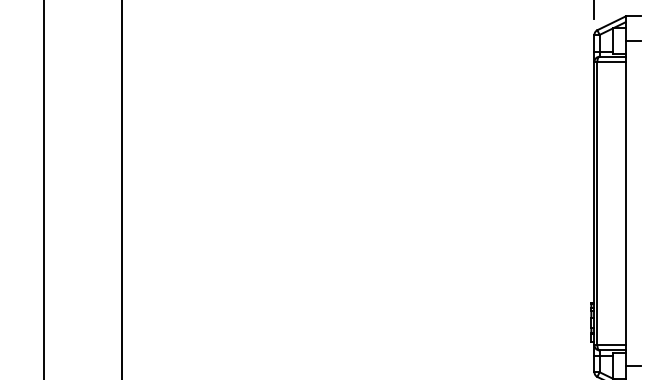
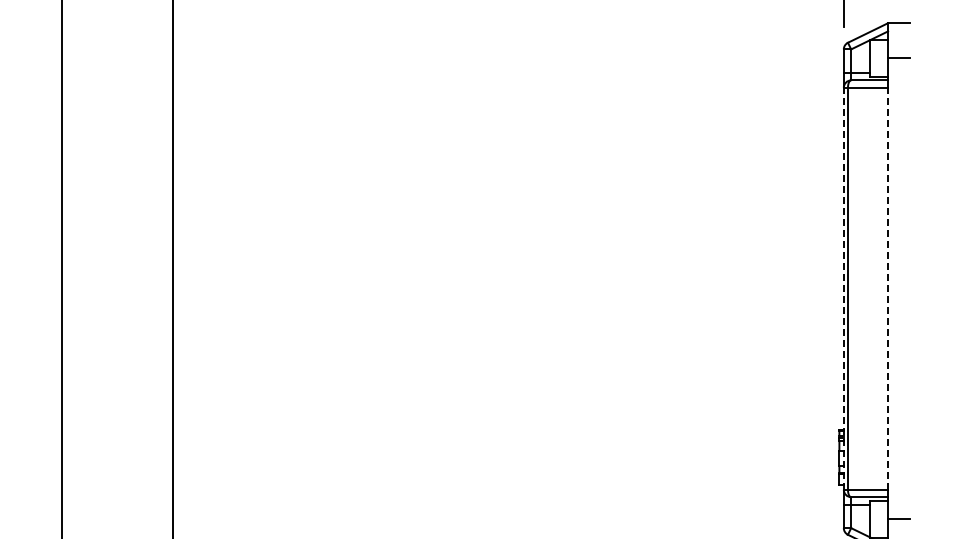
line: (594, 203) -> (843, 288), solid -> dashed
line: (625, 203) -> (888, 288), solid -> dashed

